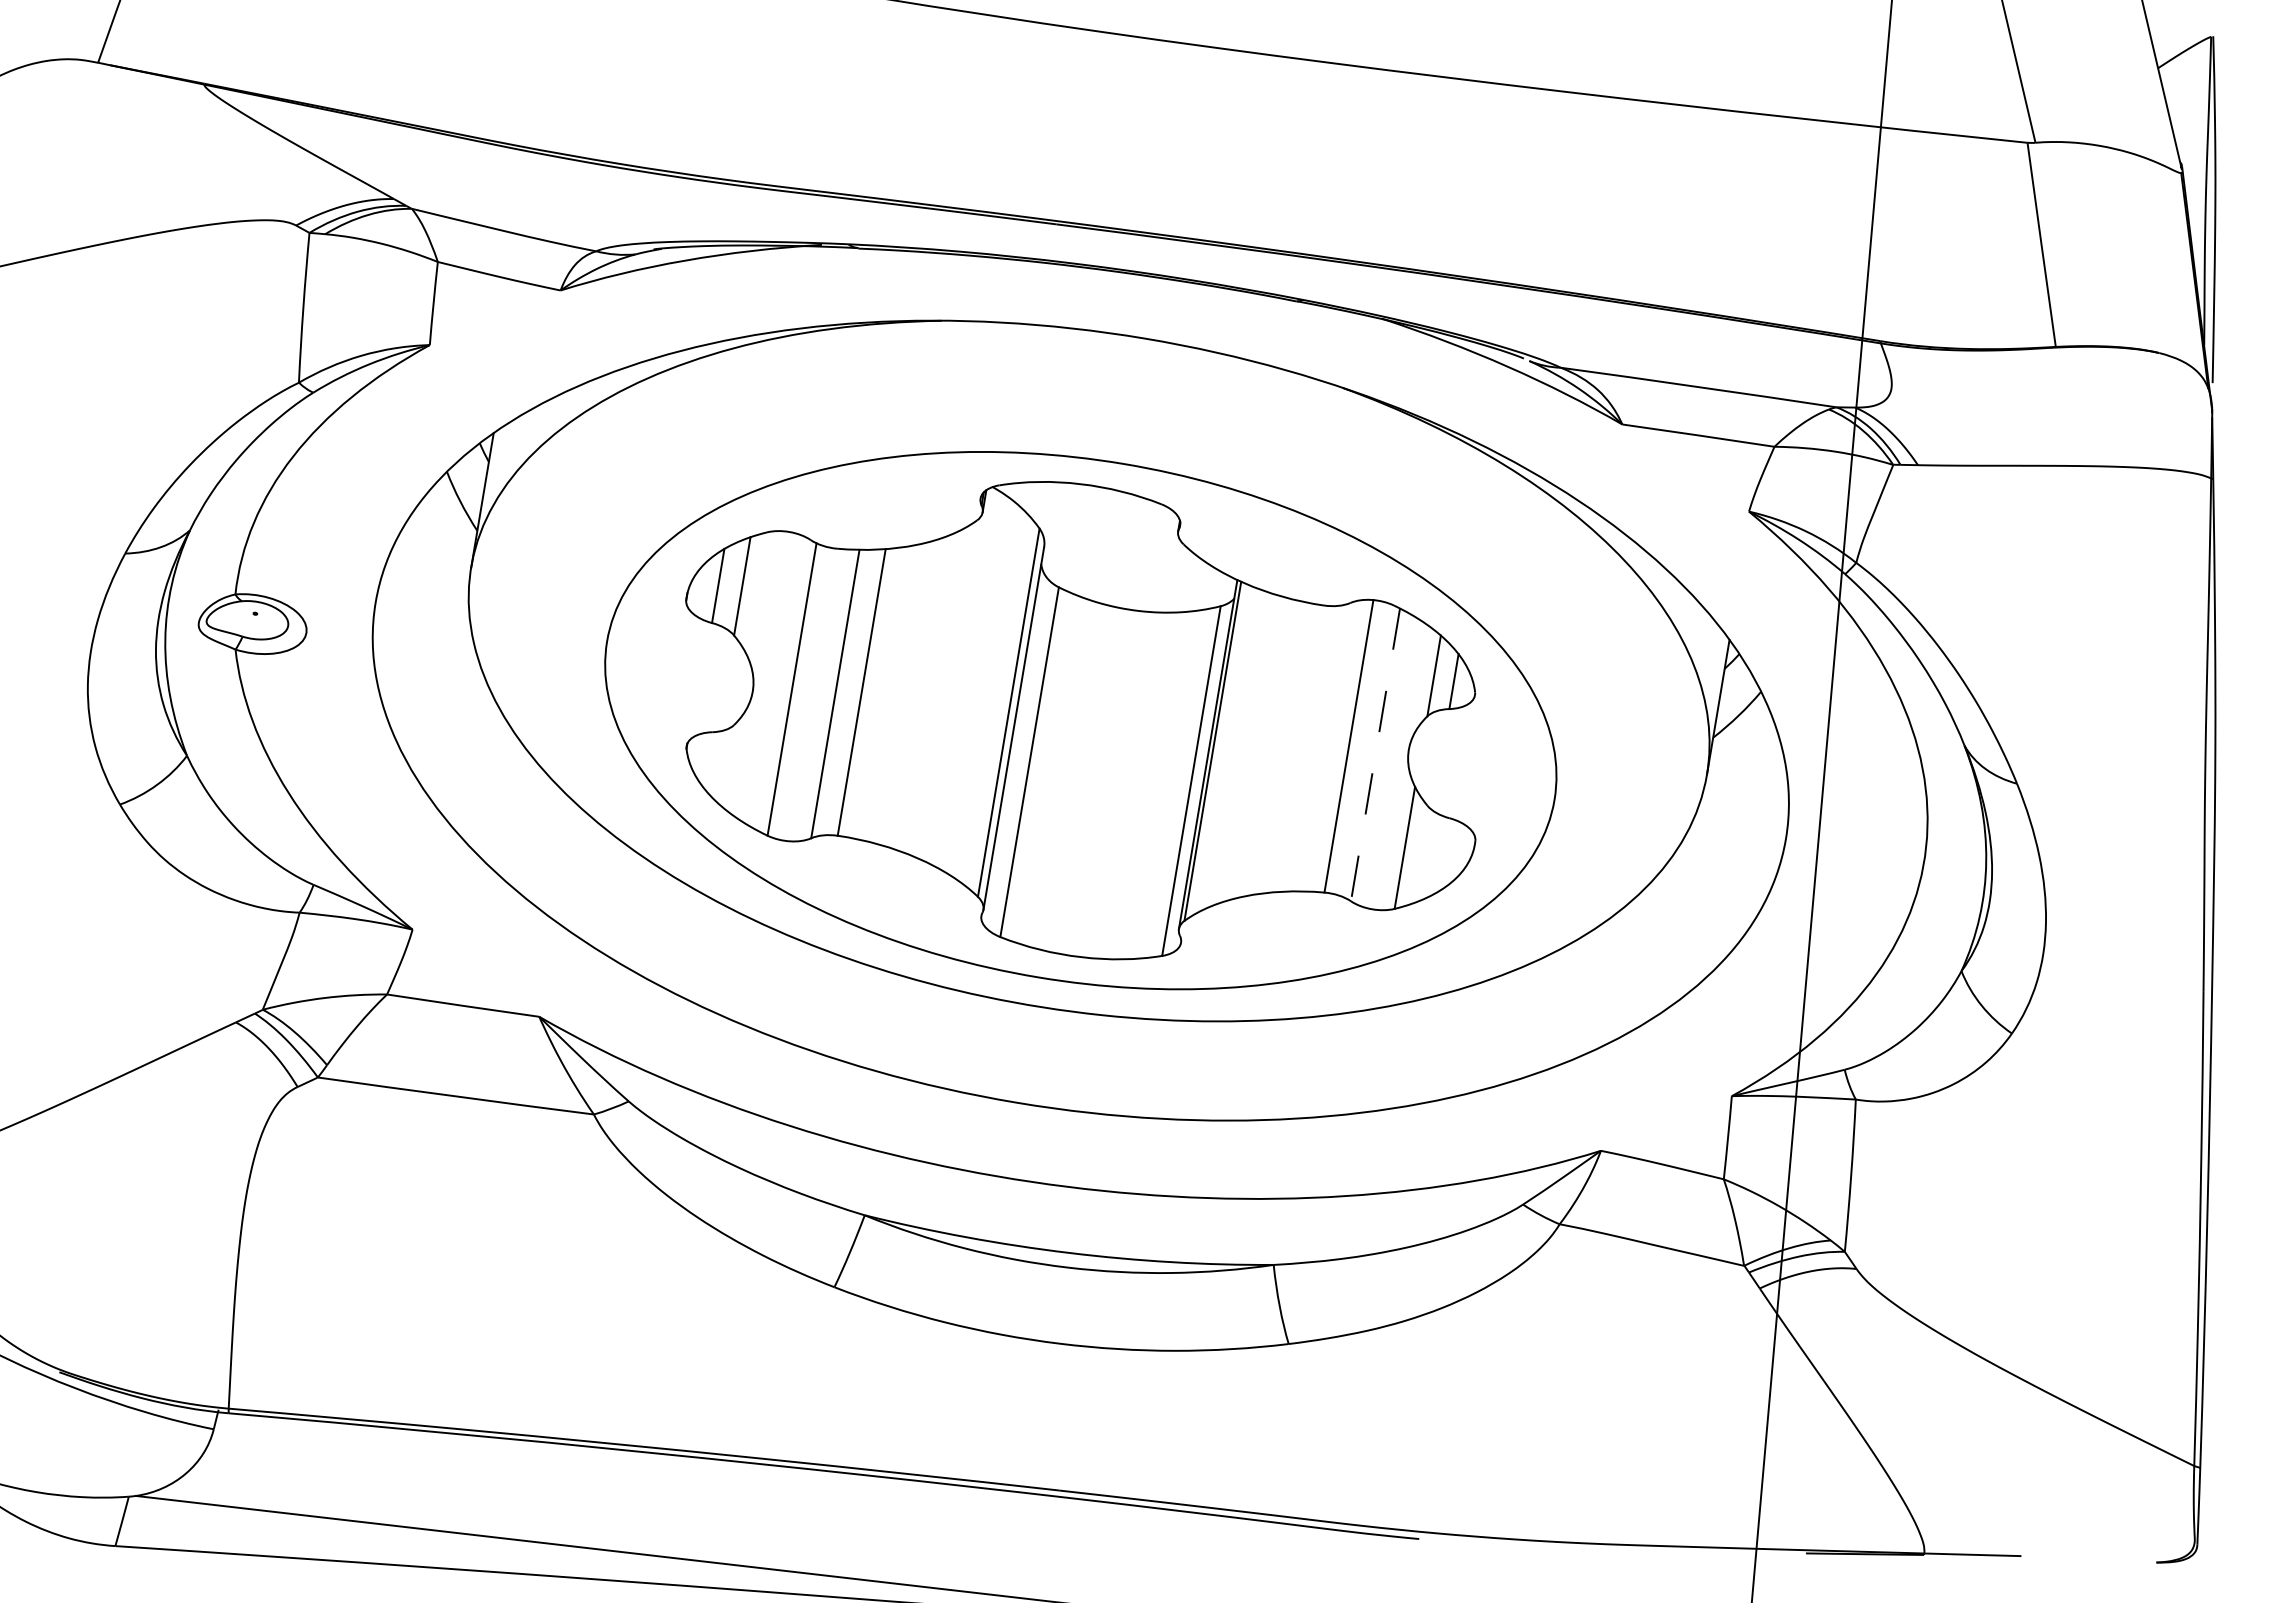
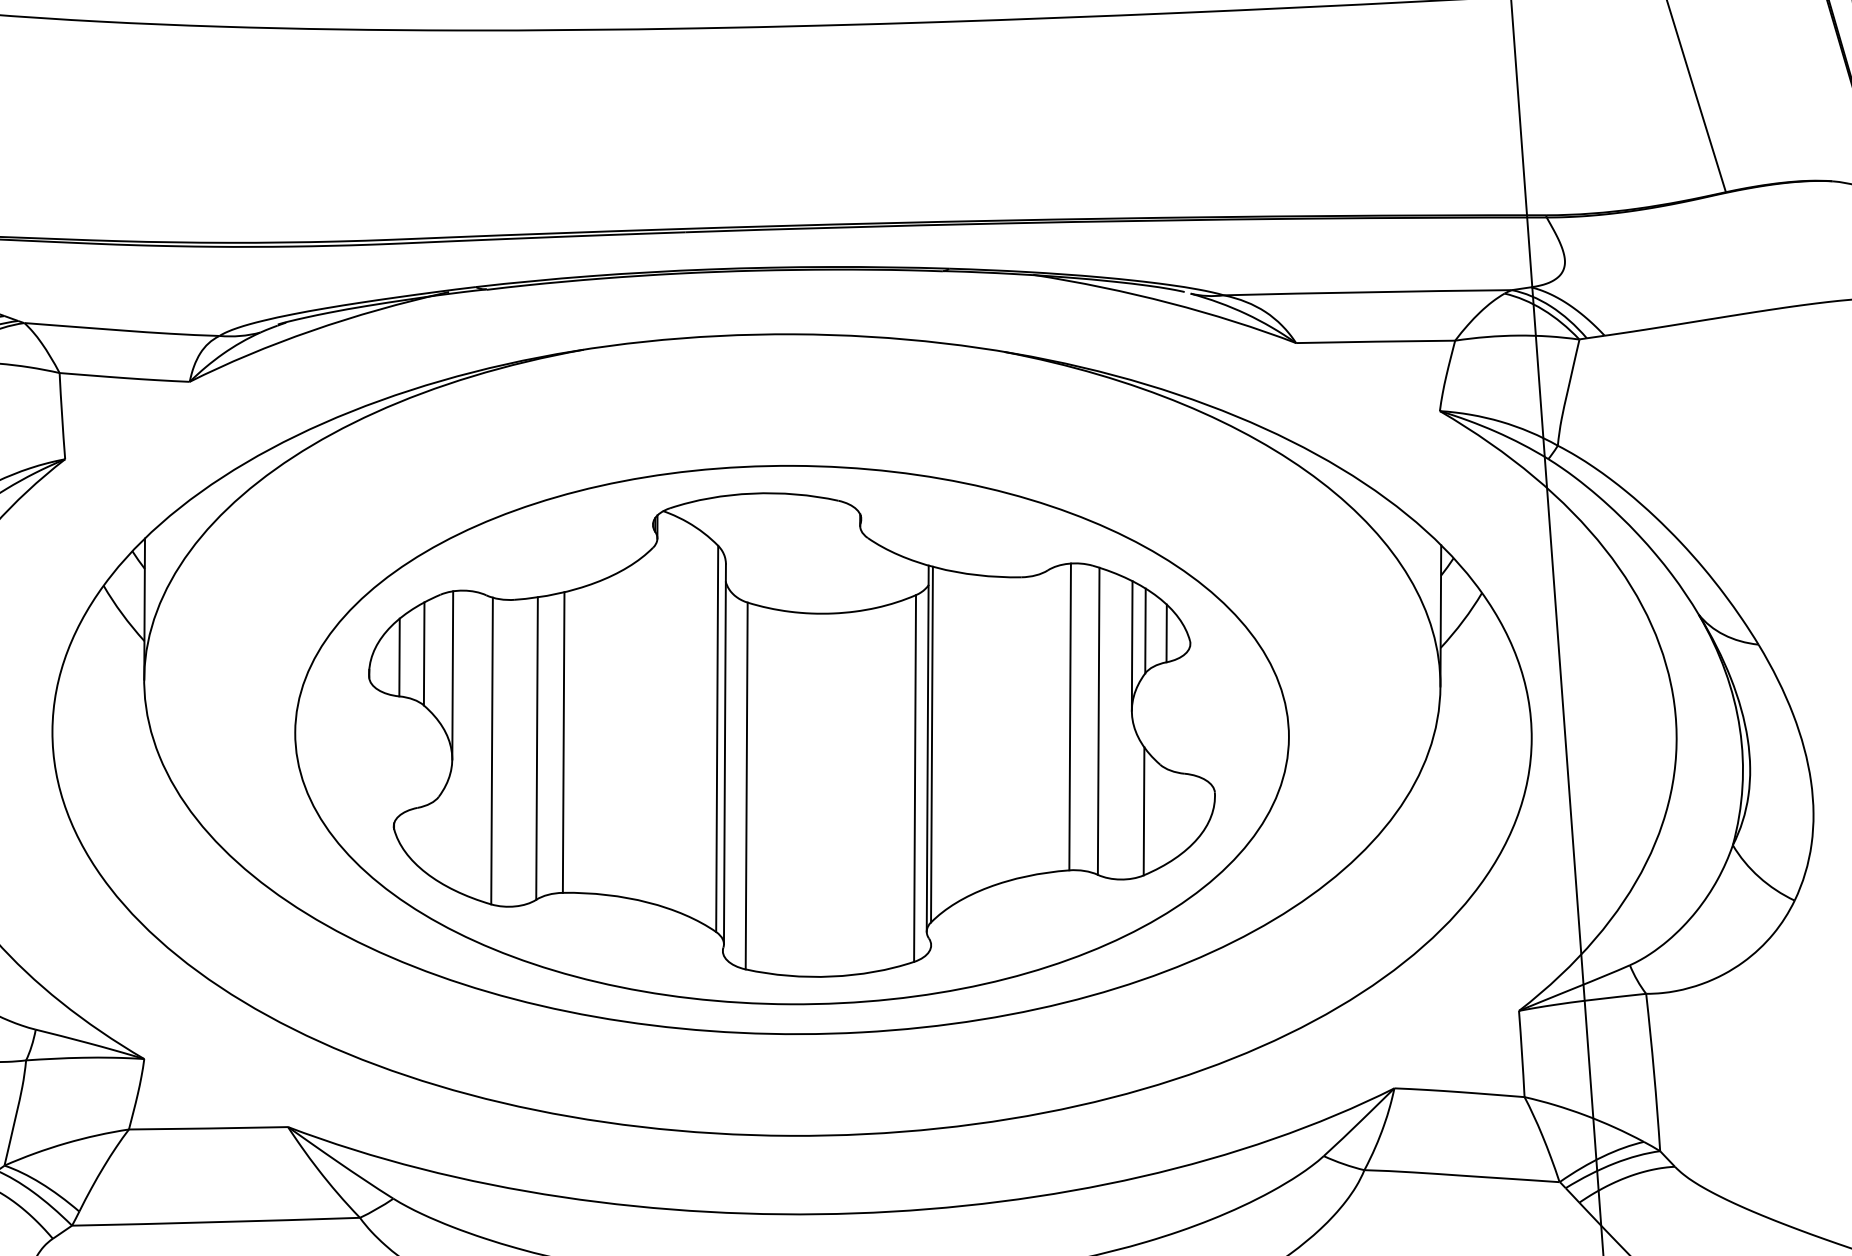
line: (765, 611) -> (452, 675), added
line: (1418, 687) -> (1131, 645), added
line: (1375, 755) -> (1098, 721), dashed -> solid

